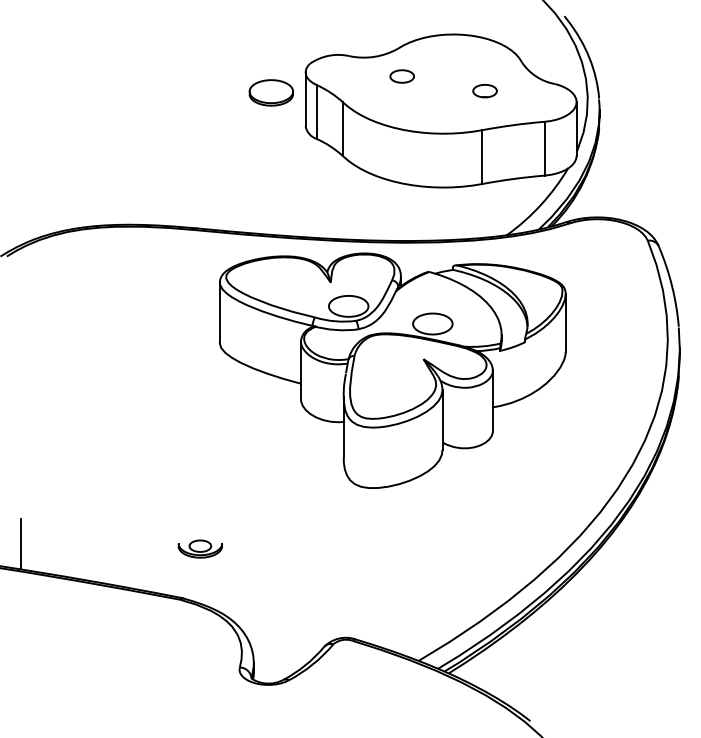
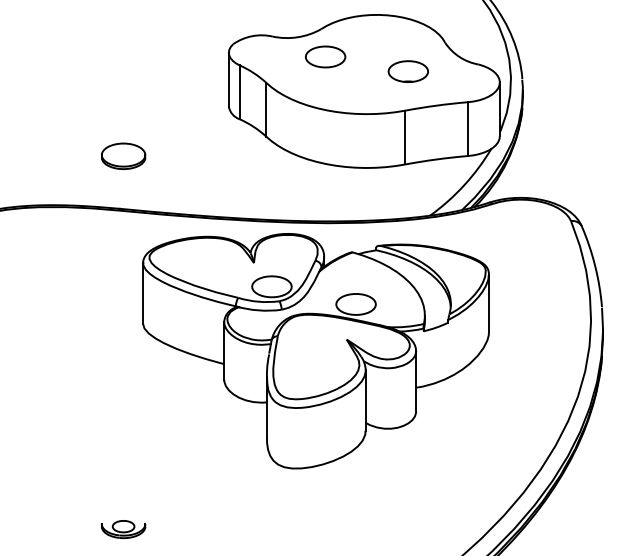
part: (401, 76) -> (324, 56), size x1.67
part: (484, 90) -> (407, 70), size x1.67
part: (270, 92) -> (122, 155), moved

